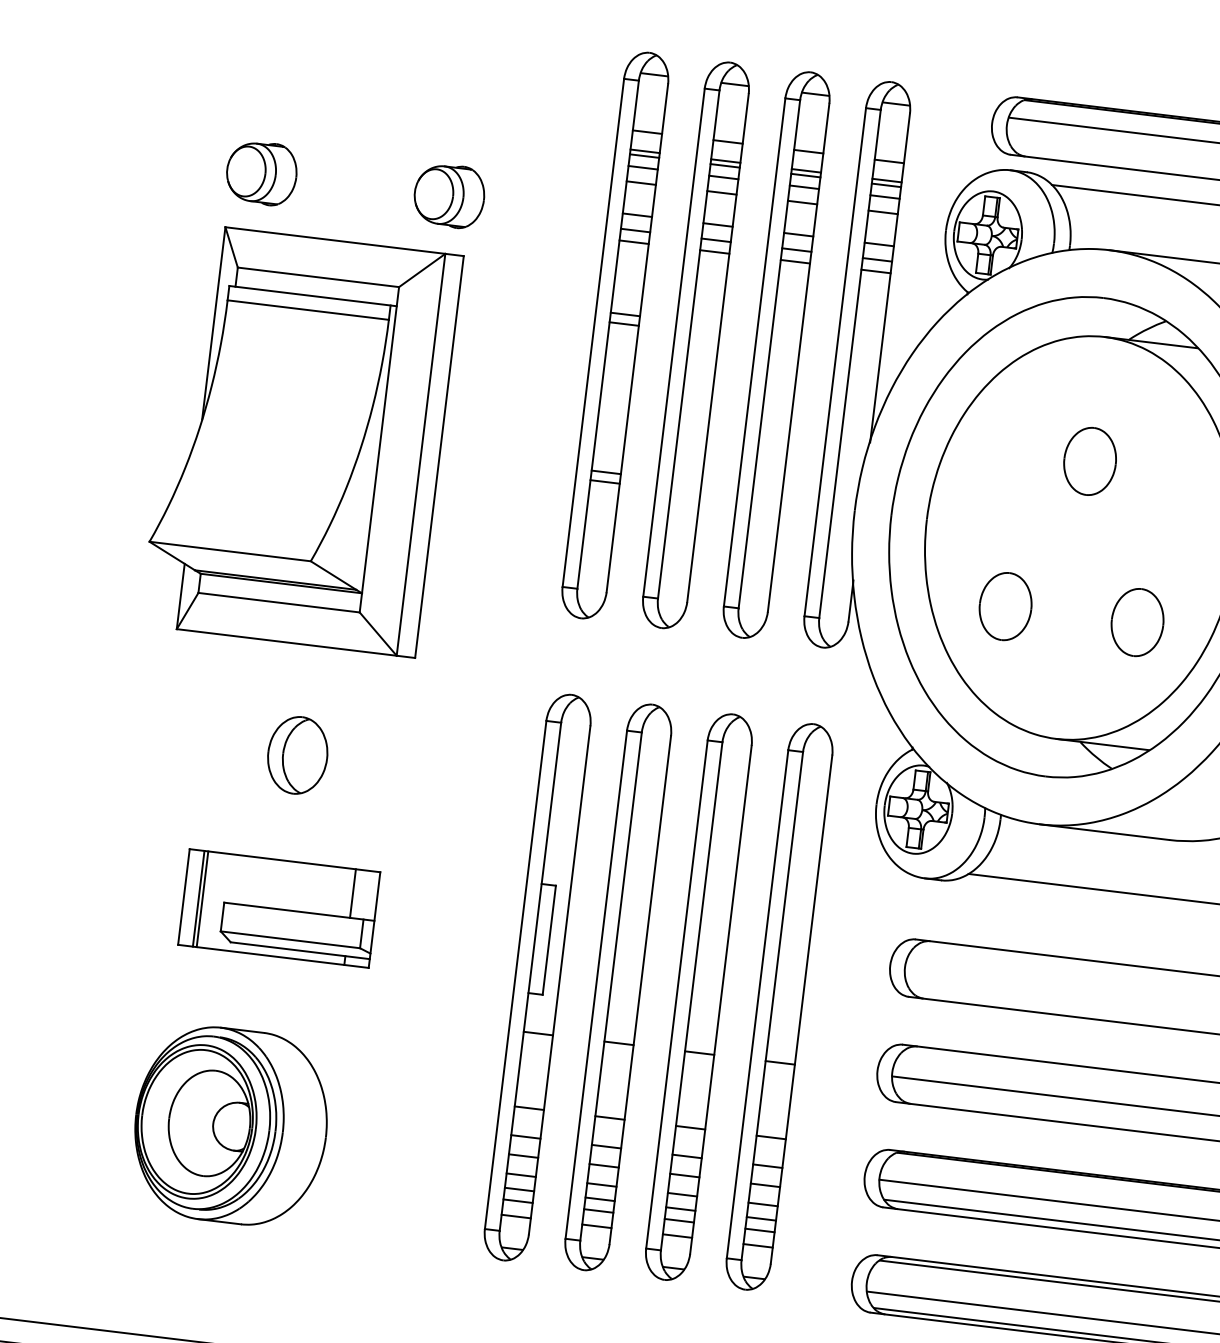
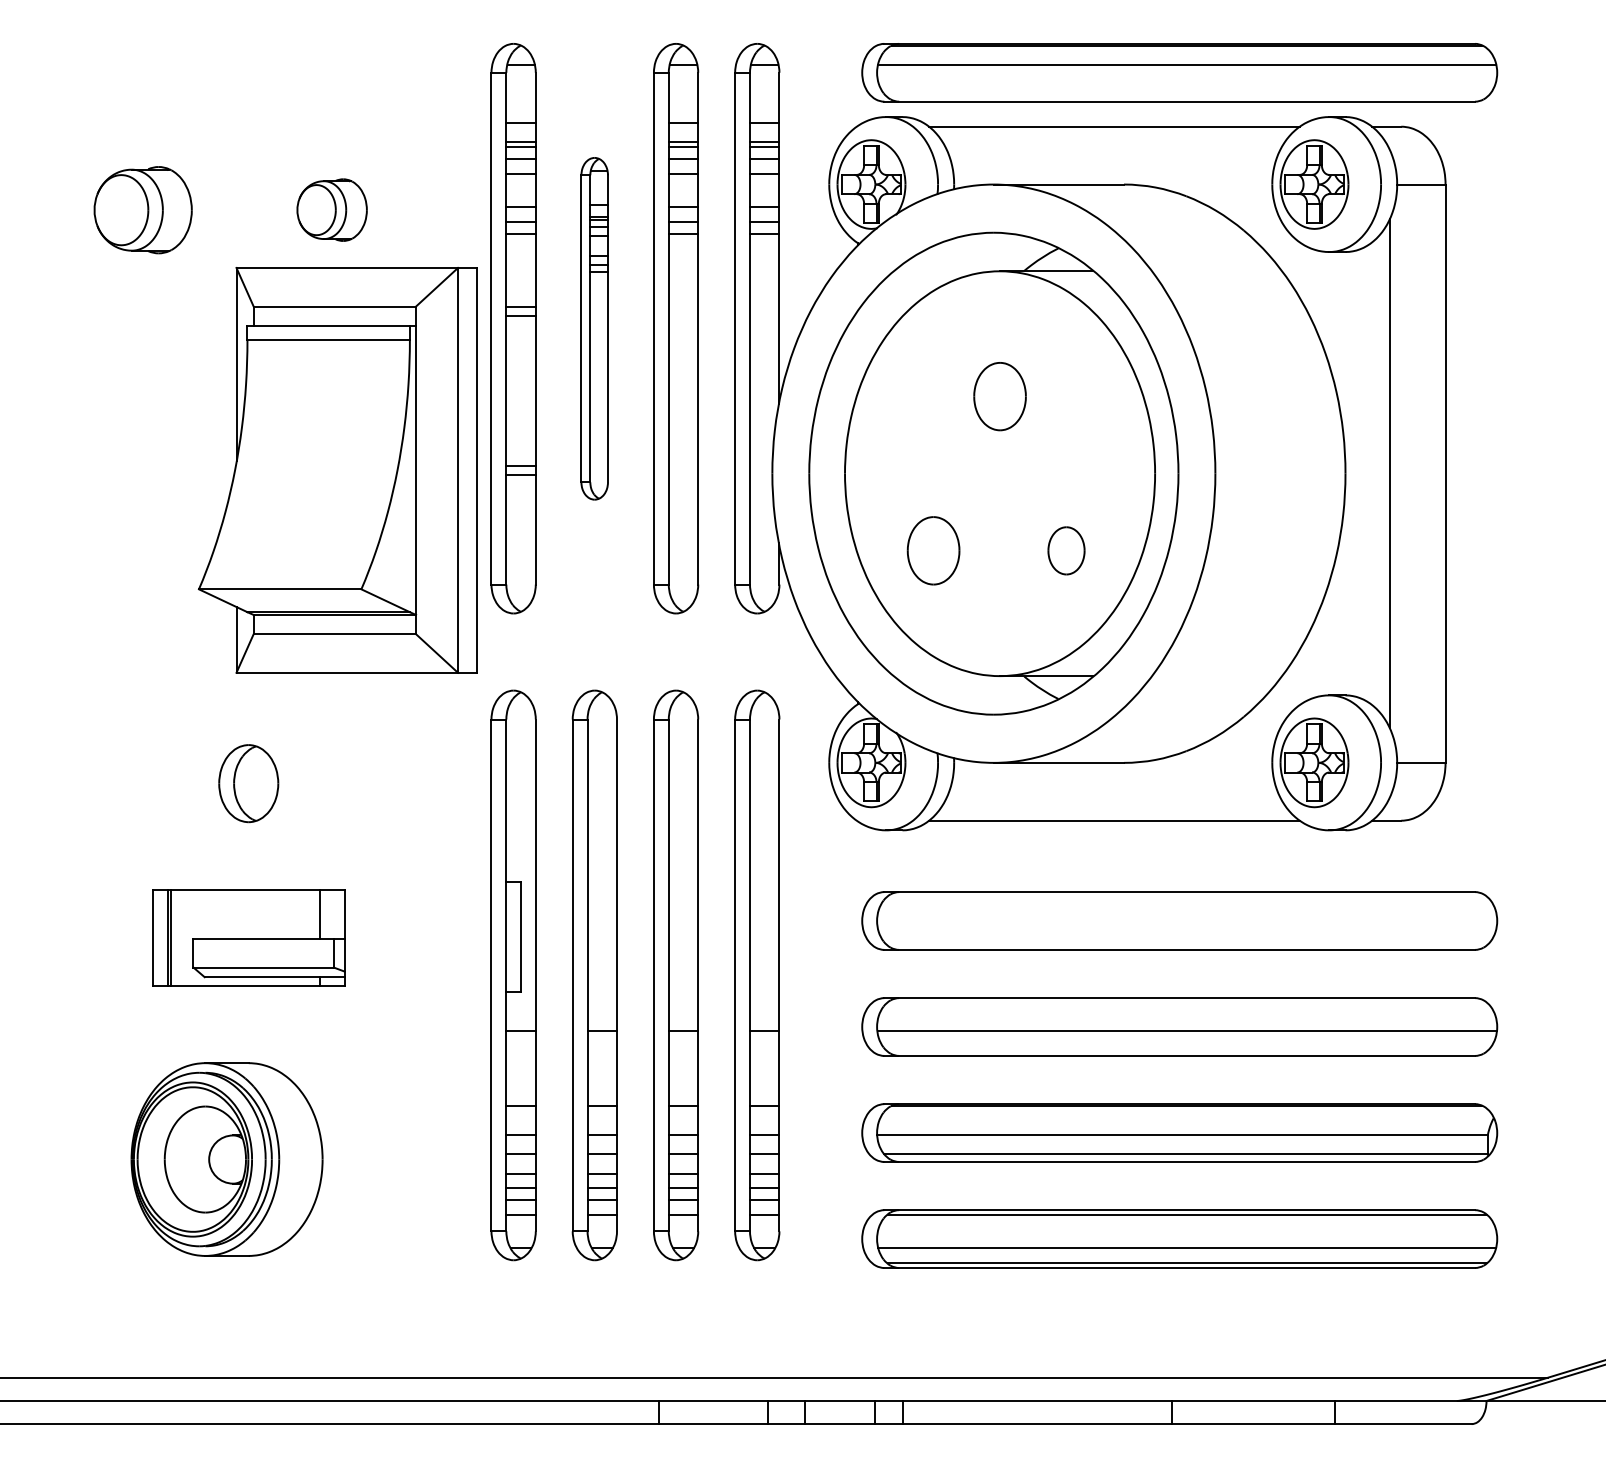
part: (261, 172) -> (142, 209), size x1.4
part: (695, 345) -> (594, 328), size x0.6
part: (301, 440) -> (337, 470), moved
part: (1137, 622) -> (1066, 550), size x0.7

